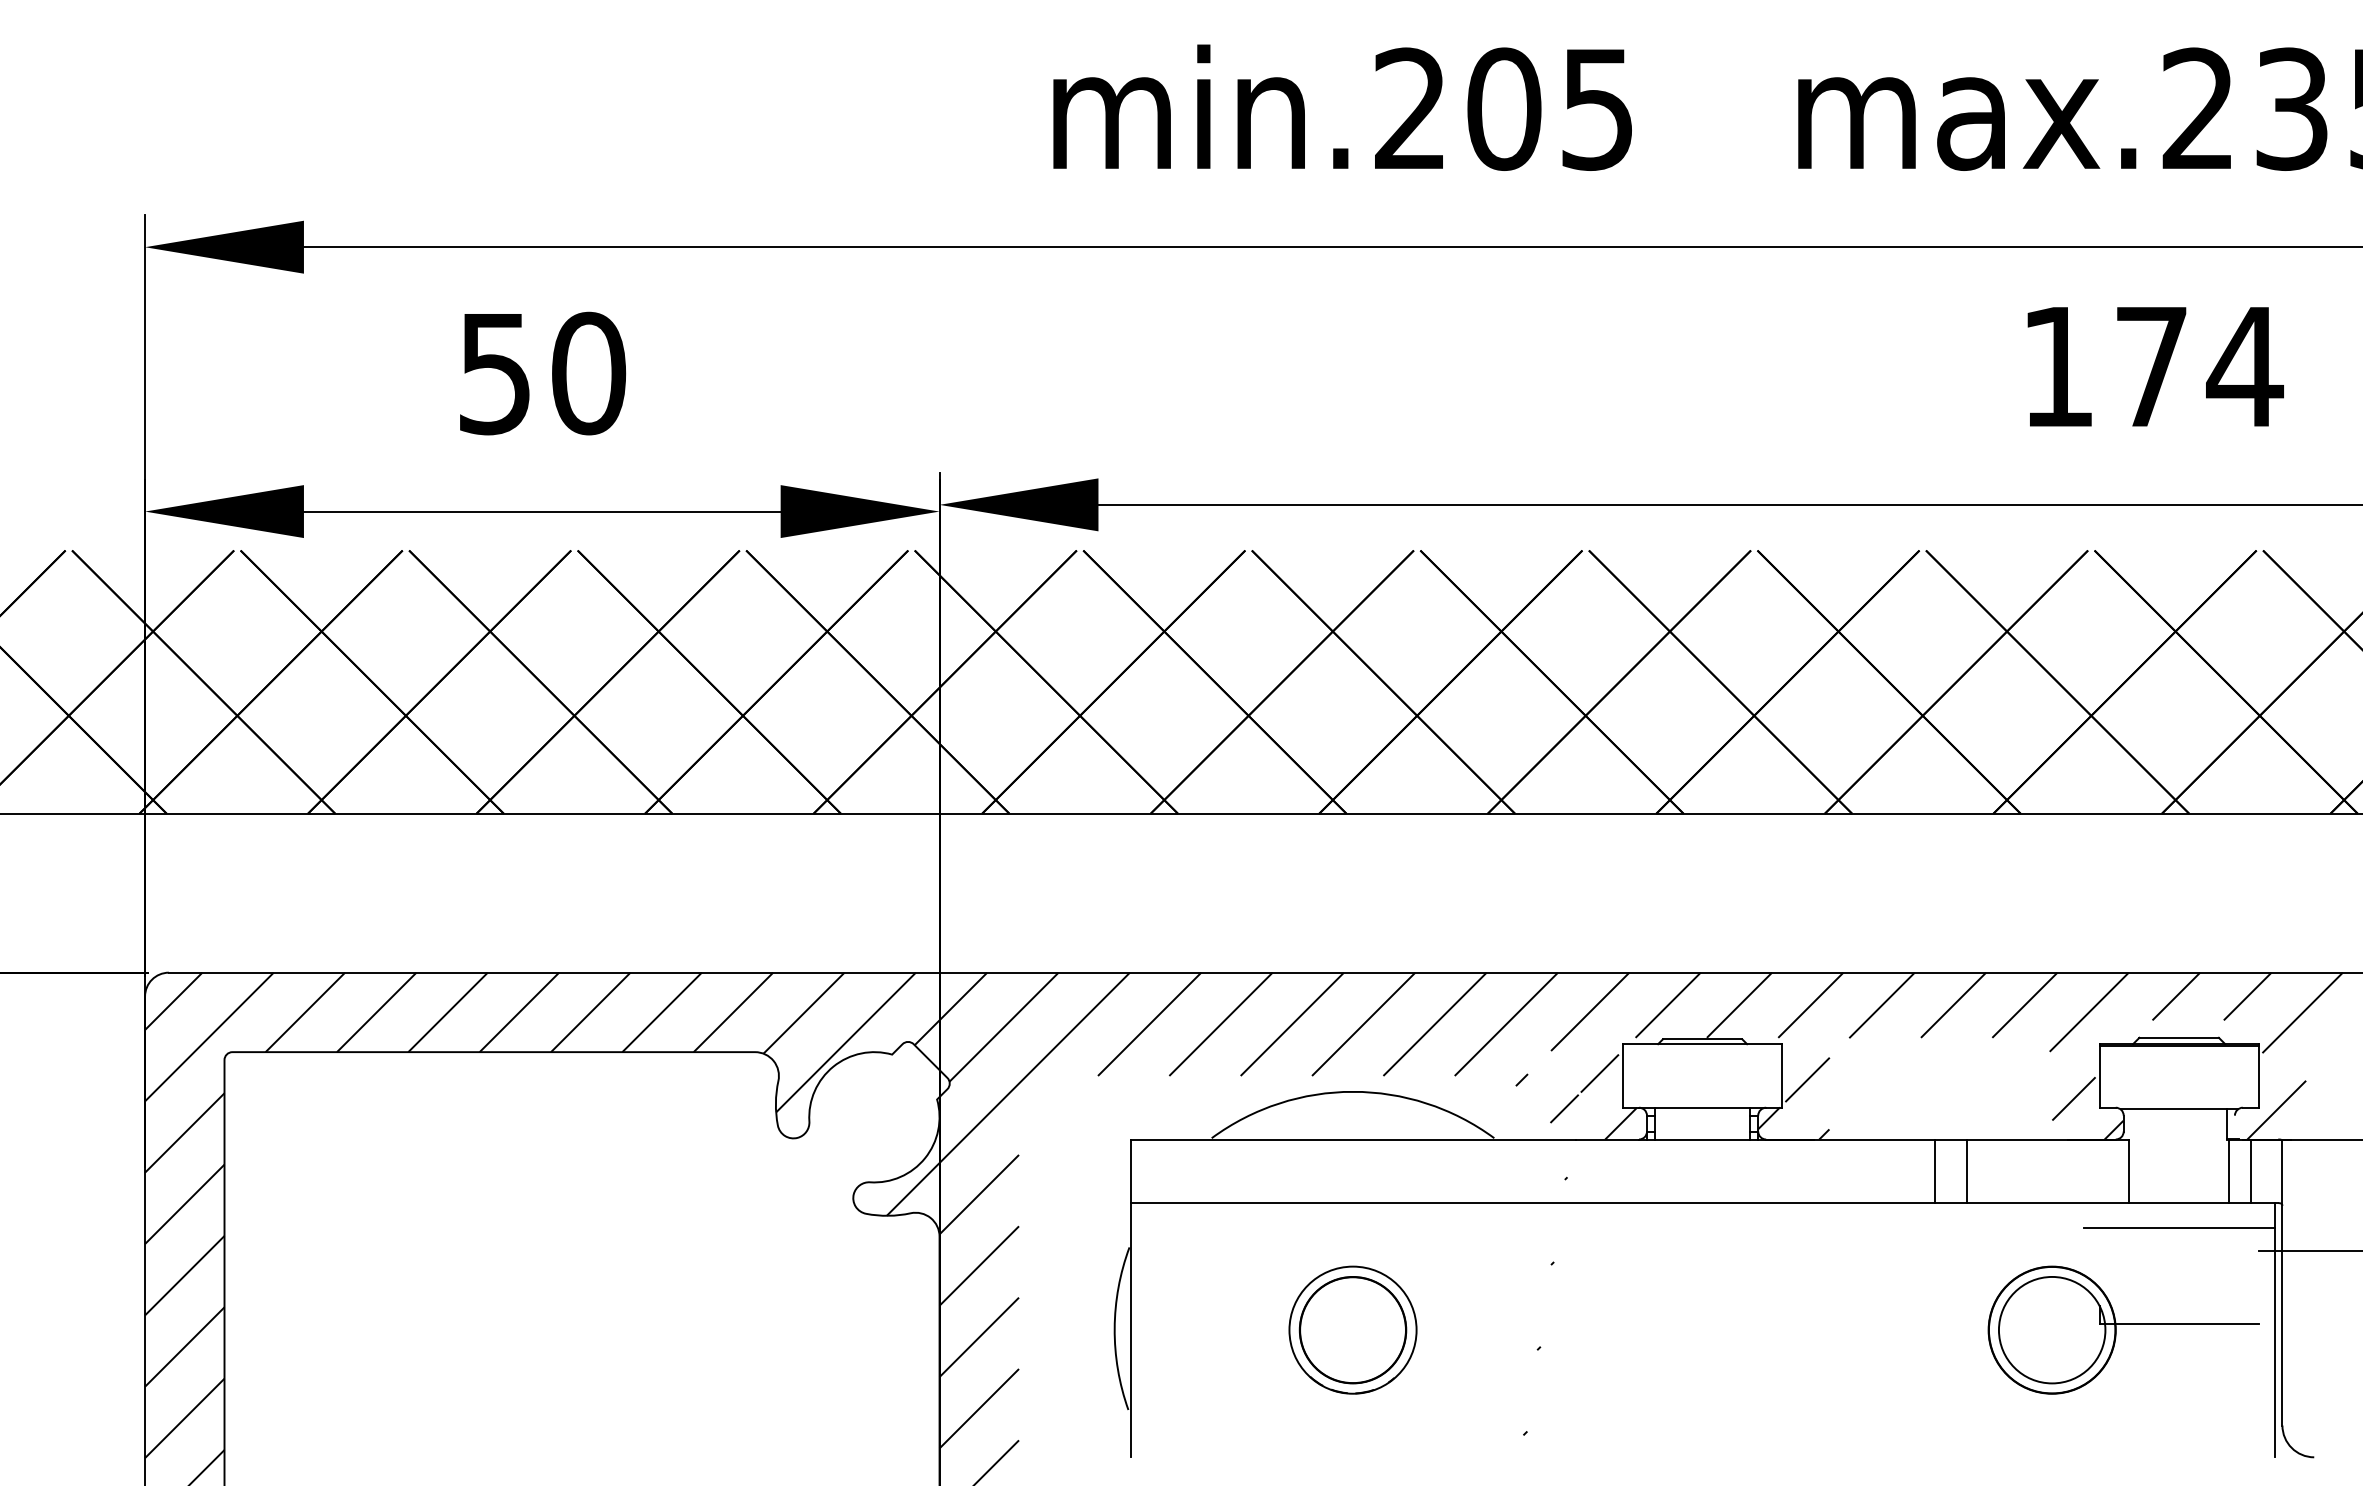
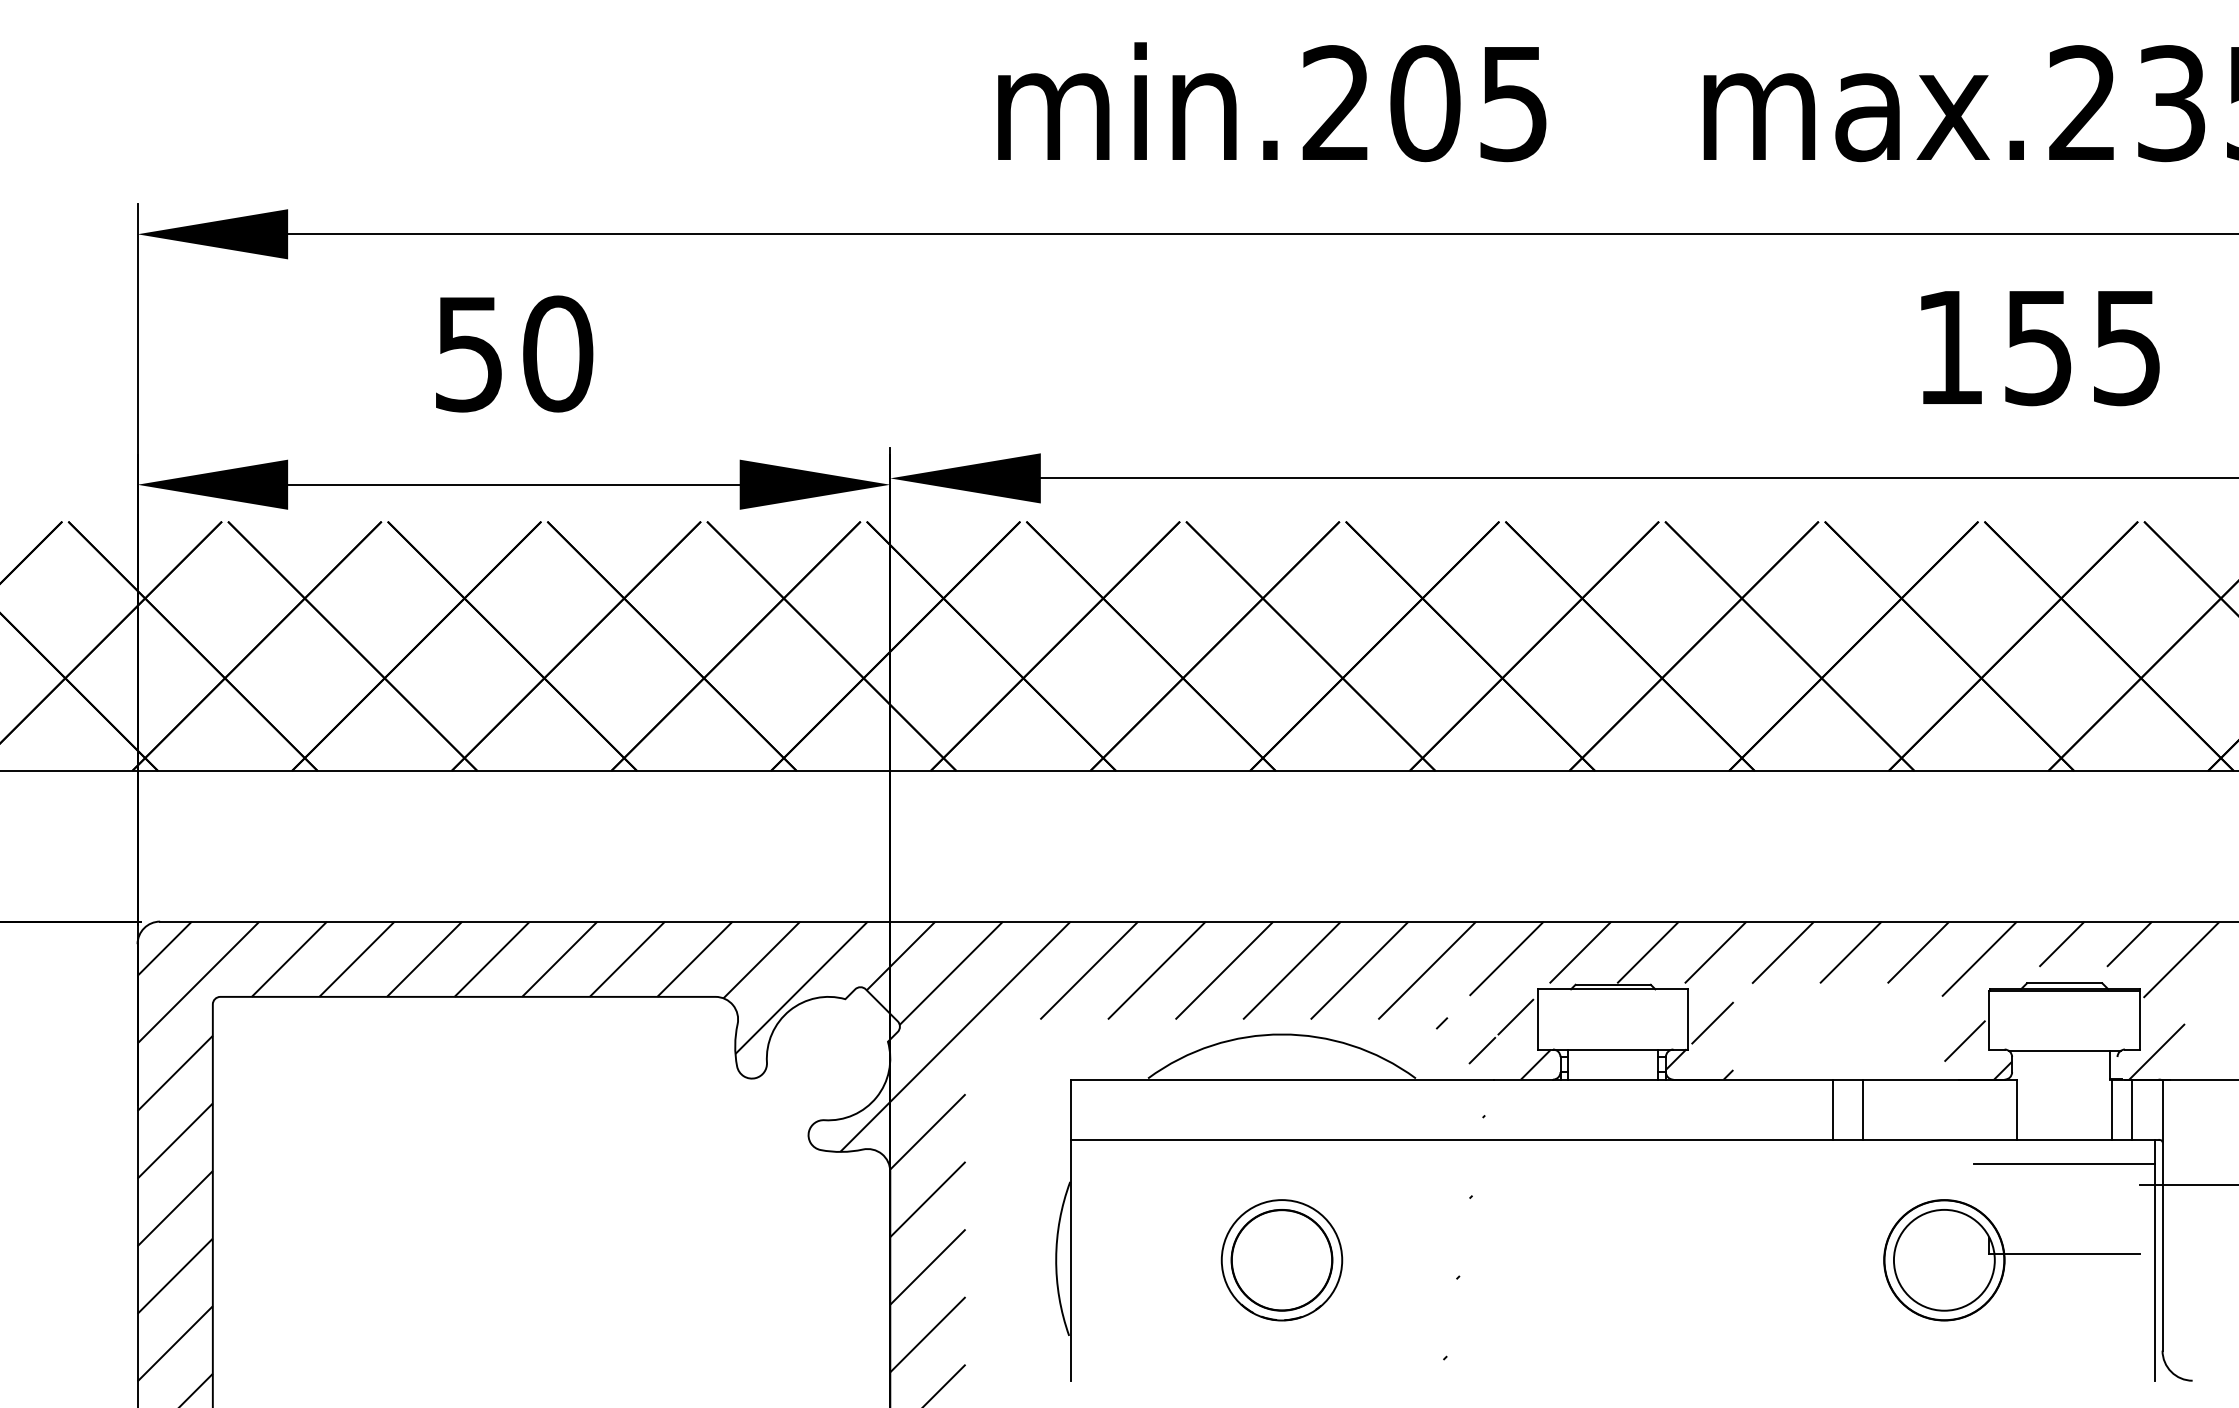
text: (2199, 367) -> (2083, 348), 174 -> 155

